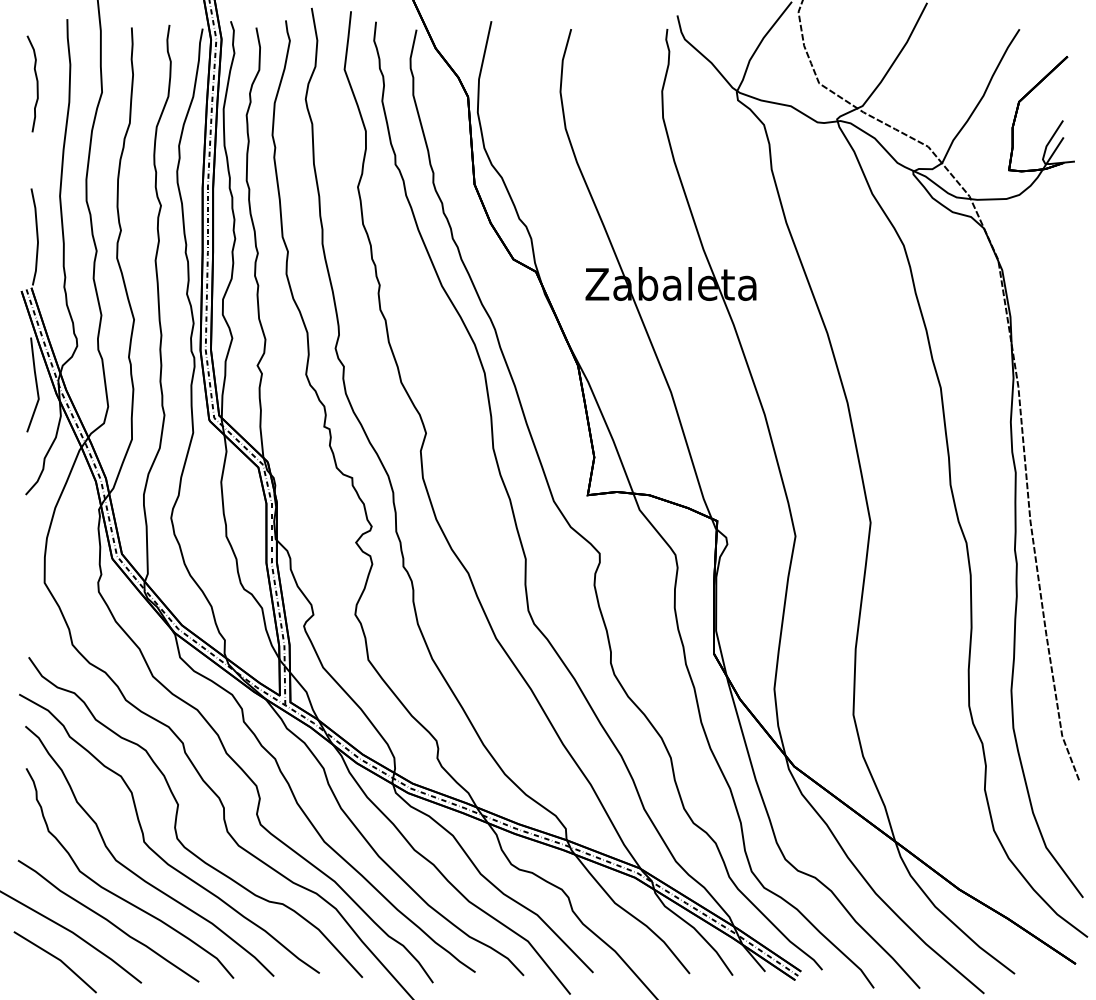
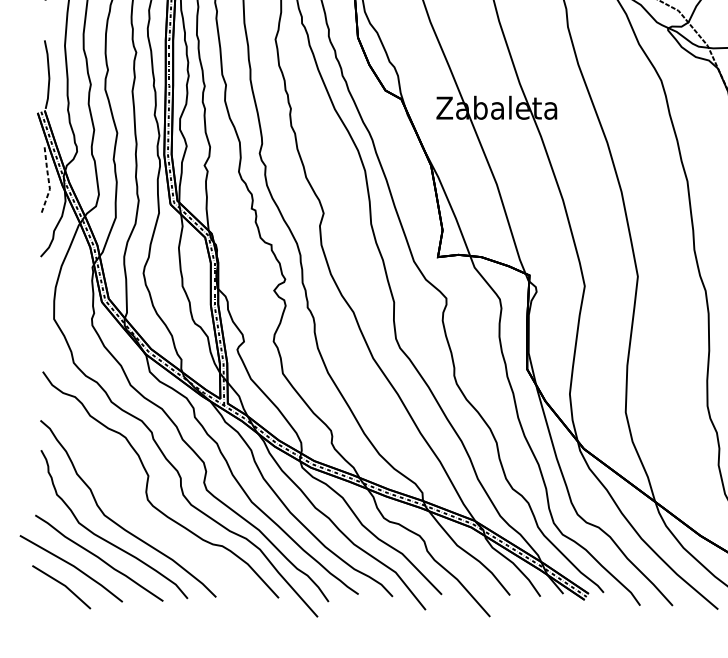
line: (36, 385) -> (48, 179), solid -> dashed
curve: (154, 850) -> (131, 508), removed

